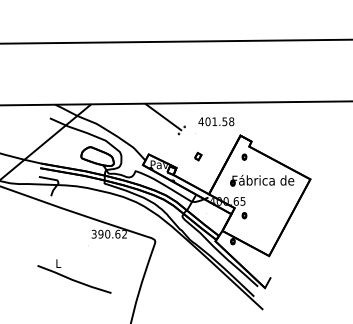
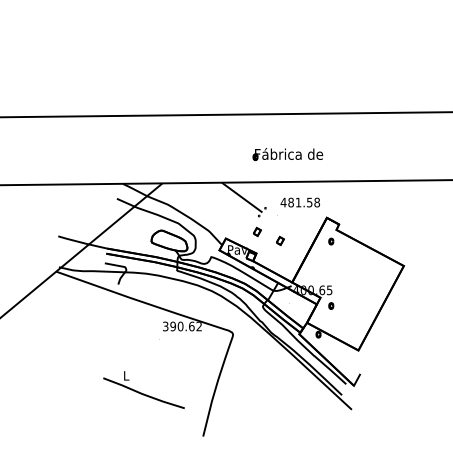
text: (207, 121) -> (290, 202), 401.58 -> 481.58
part: (177, 148) -> (257, 231), added
part: (261, 180) -> (287, 154), moved
part: (74, 276) -> (143, 389), moved

